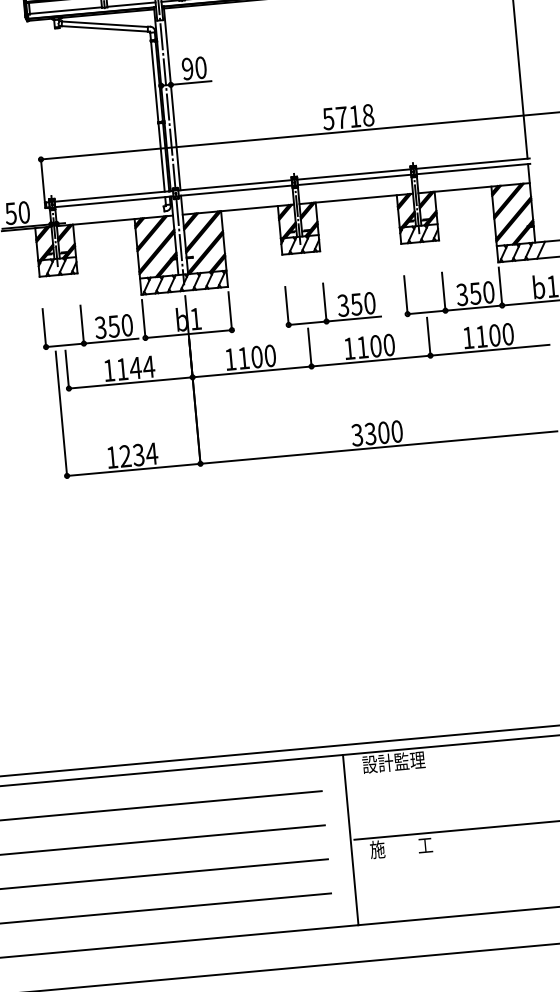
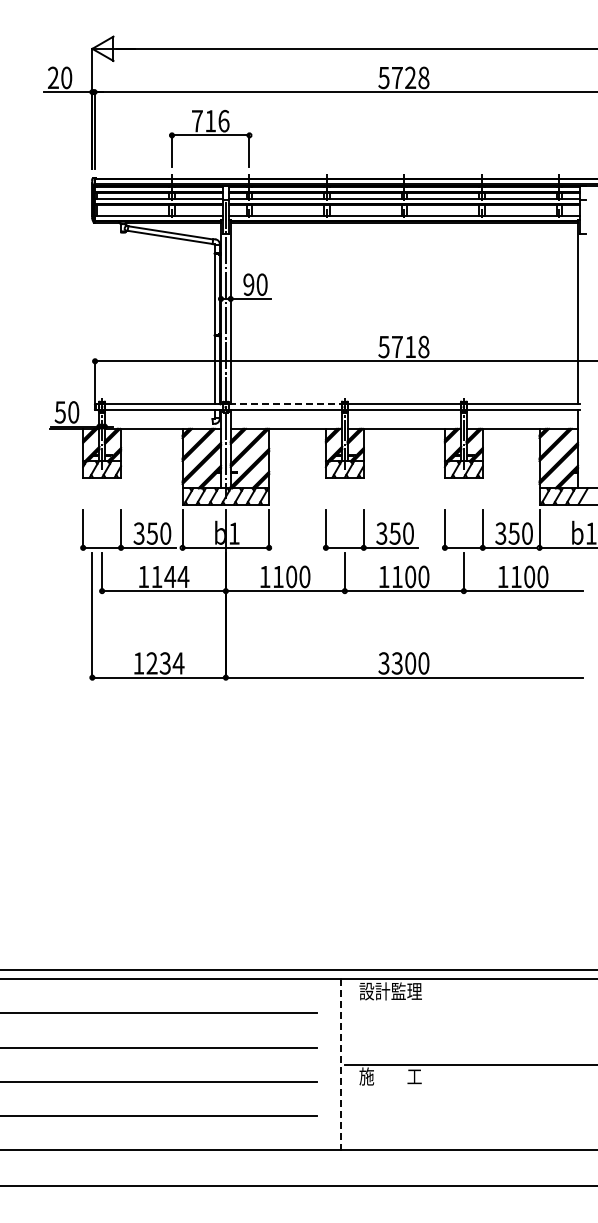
line: (235, 185) -> (285, 404), solid -> dashed
line: (350, 841) -> (340, 1065), solid -> dashed

